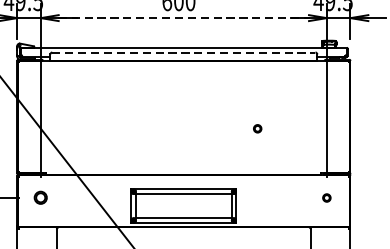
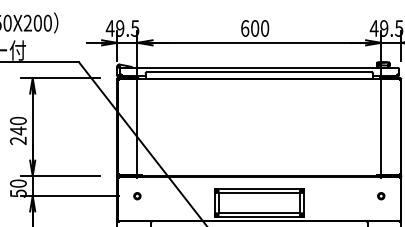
line: (184, 17) -> (259, 42), dashed -> solid
line: (184, 52) -> (259, 72), dashed -> solid
part: (257, 129) -> (322, 137), removed
part: (40, 198) -> (137, 196), size x0.62

